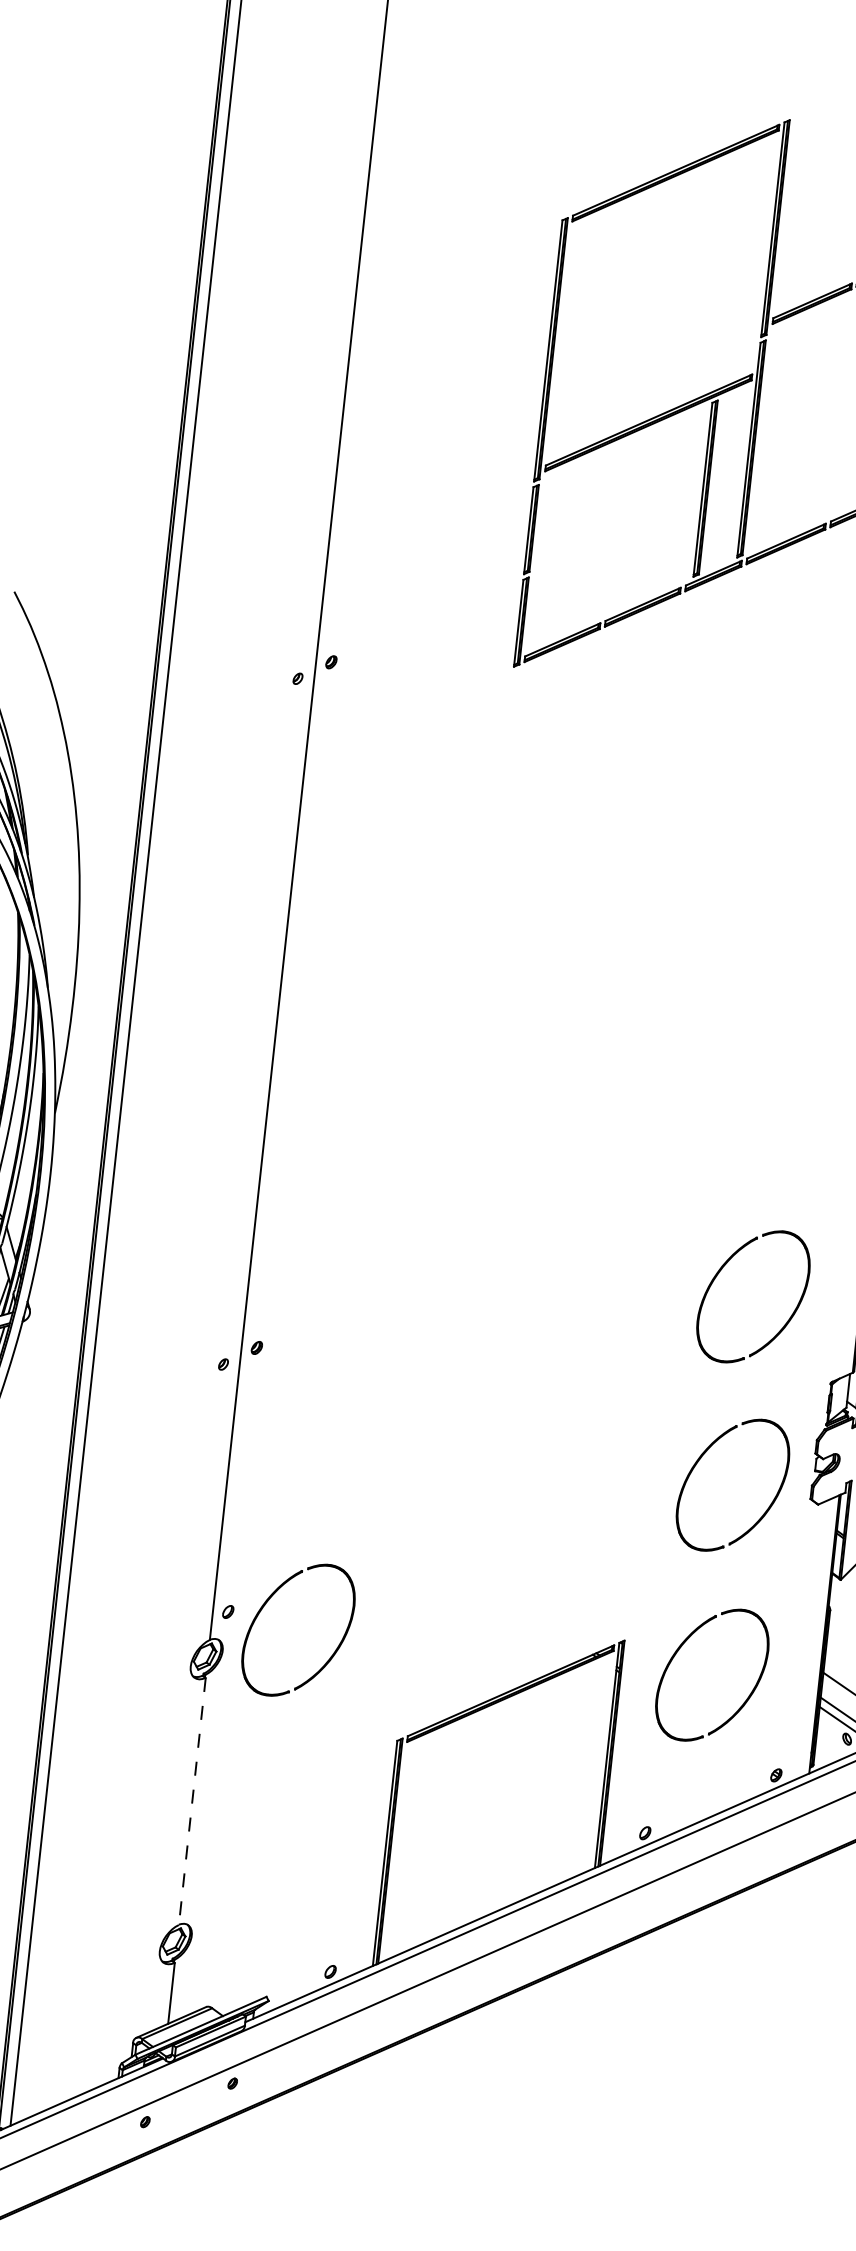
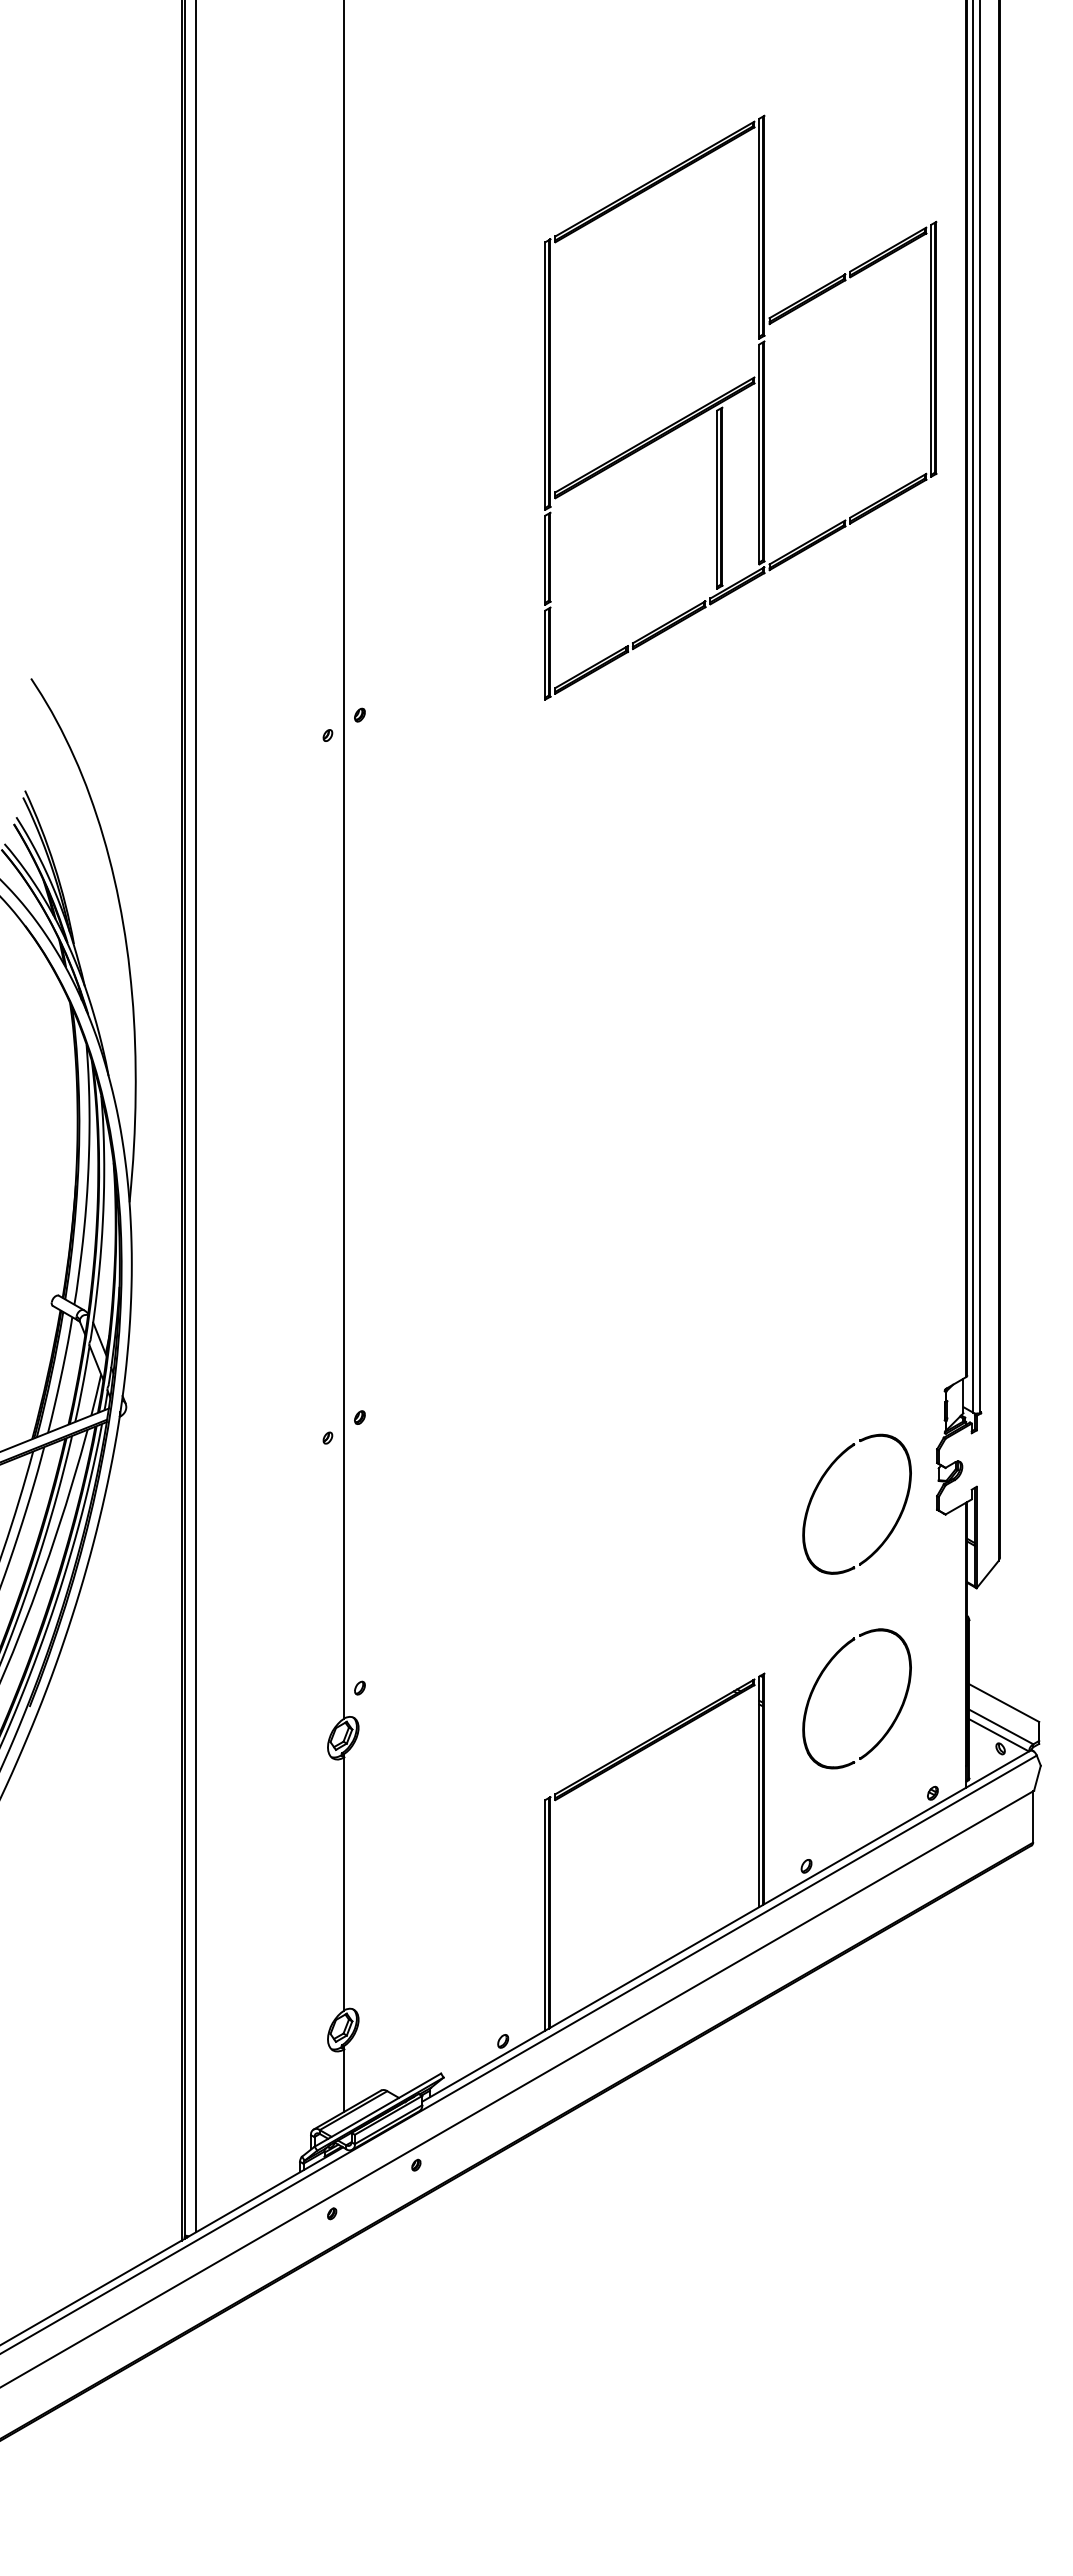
part: (718, 1274) -> (819, 1292), removed
part: (266, 1604) -> (397, 1676), removed
line: (192, 1801) -> (344, 1884), dashed -> solid

